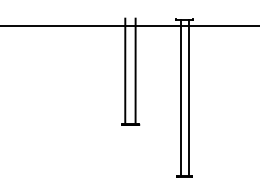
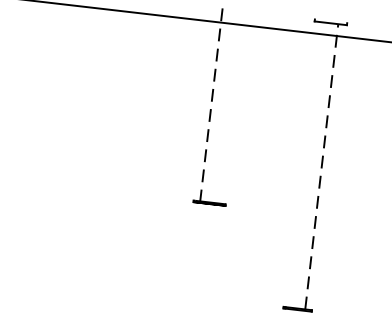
line: (125, 71) -> (211, 105), solid -> dashed
line: (135, 71) -> (230, 107), removed
line: (180, 97) -> (306, 164), removed
line: (188, 97) -> (321, 166), solid -> dashed

